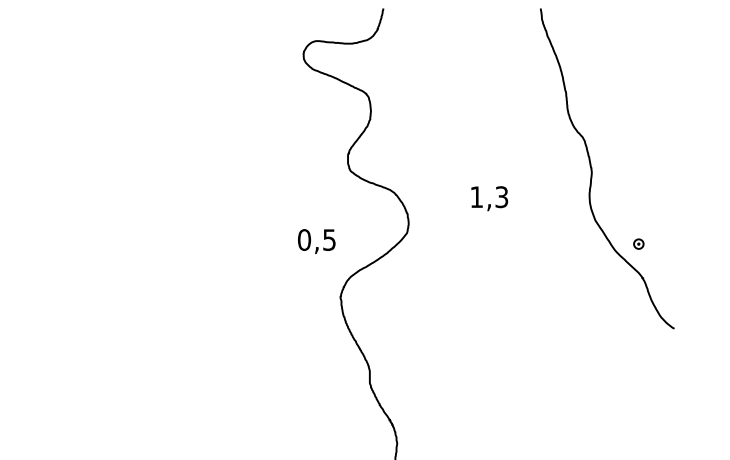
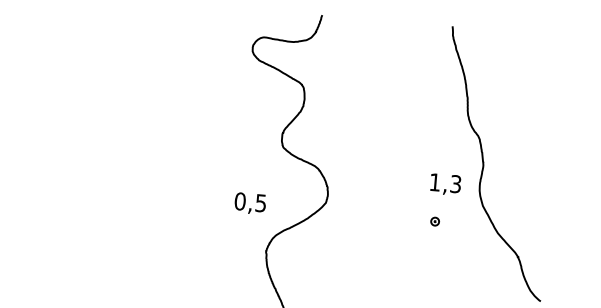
text: (489, 198) -> (445, 184), moved
part: (638, 243) -> (434, 221), moved

